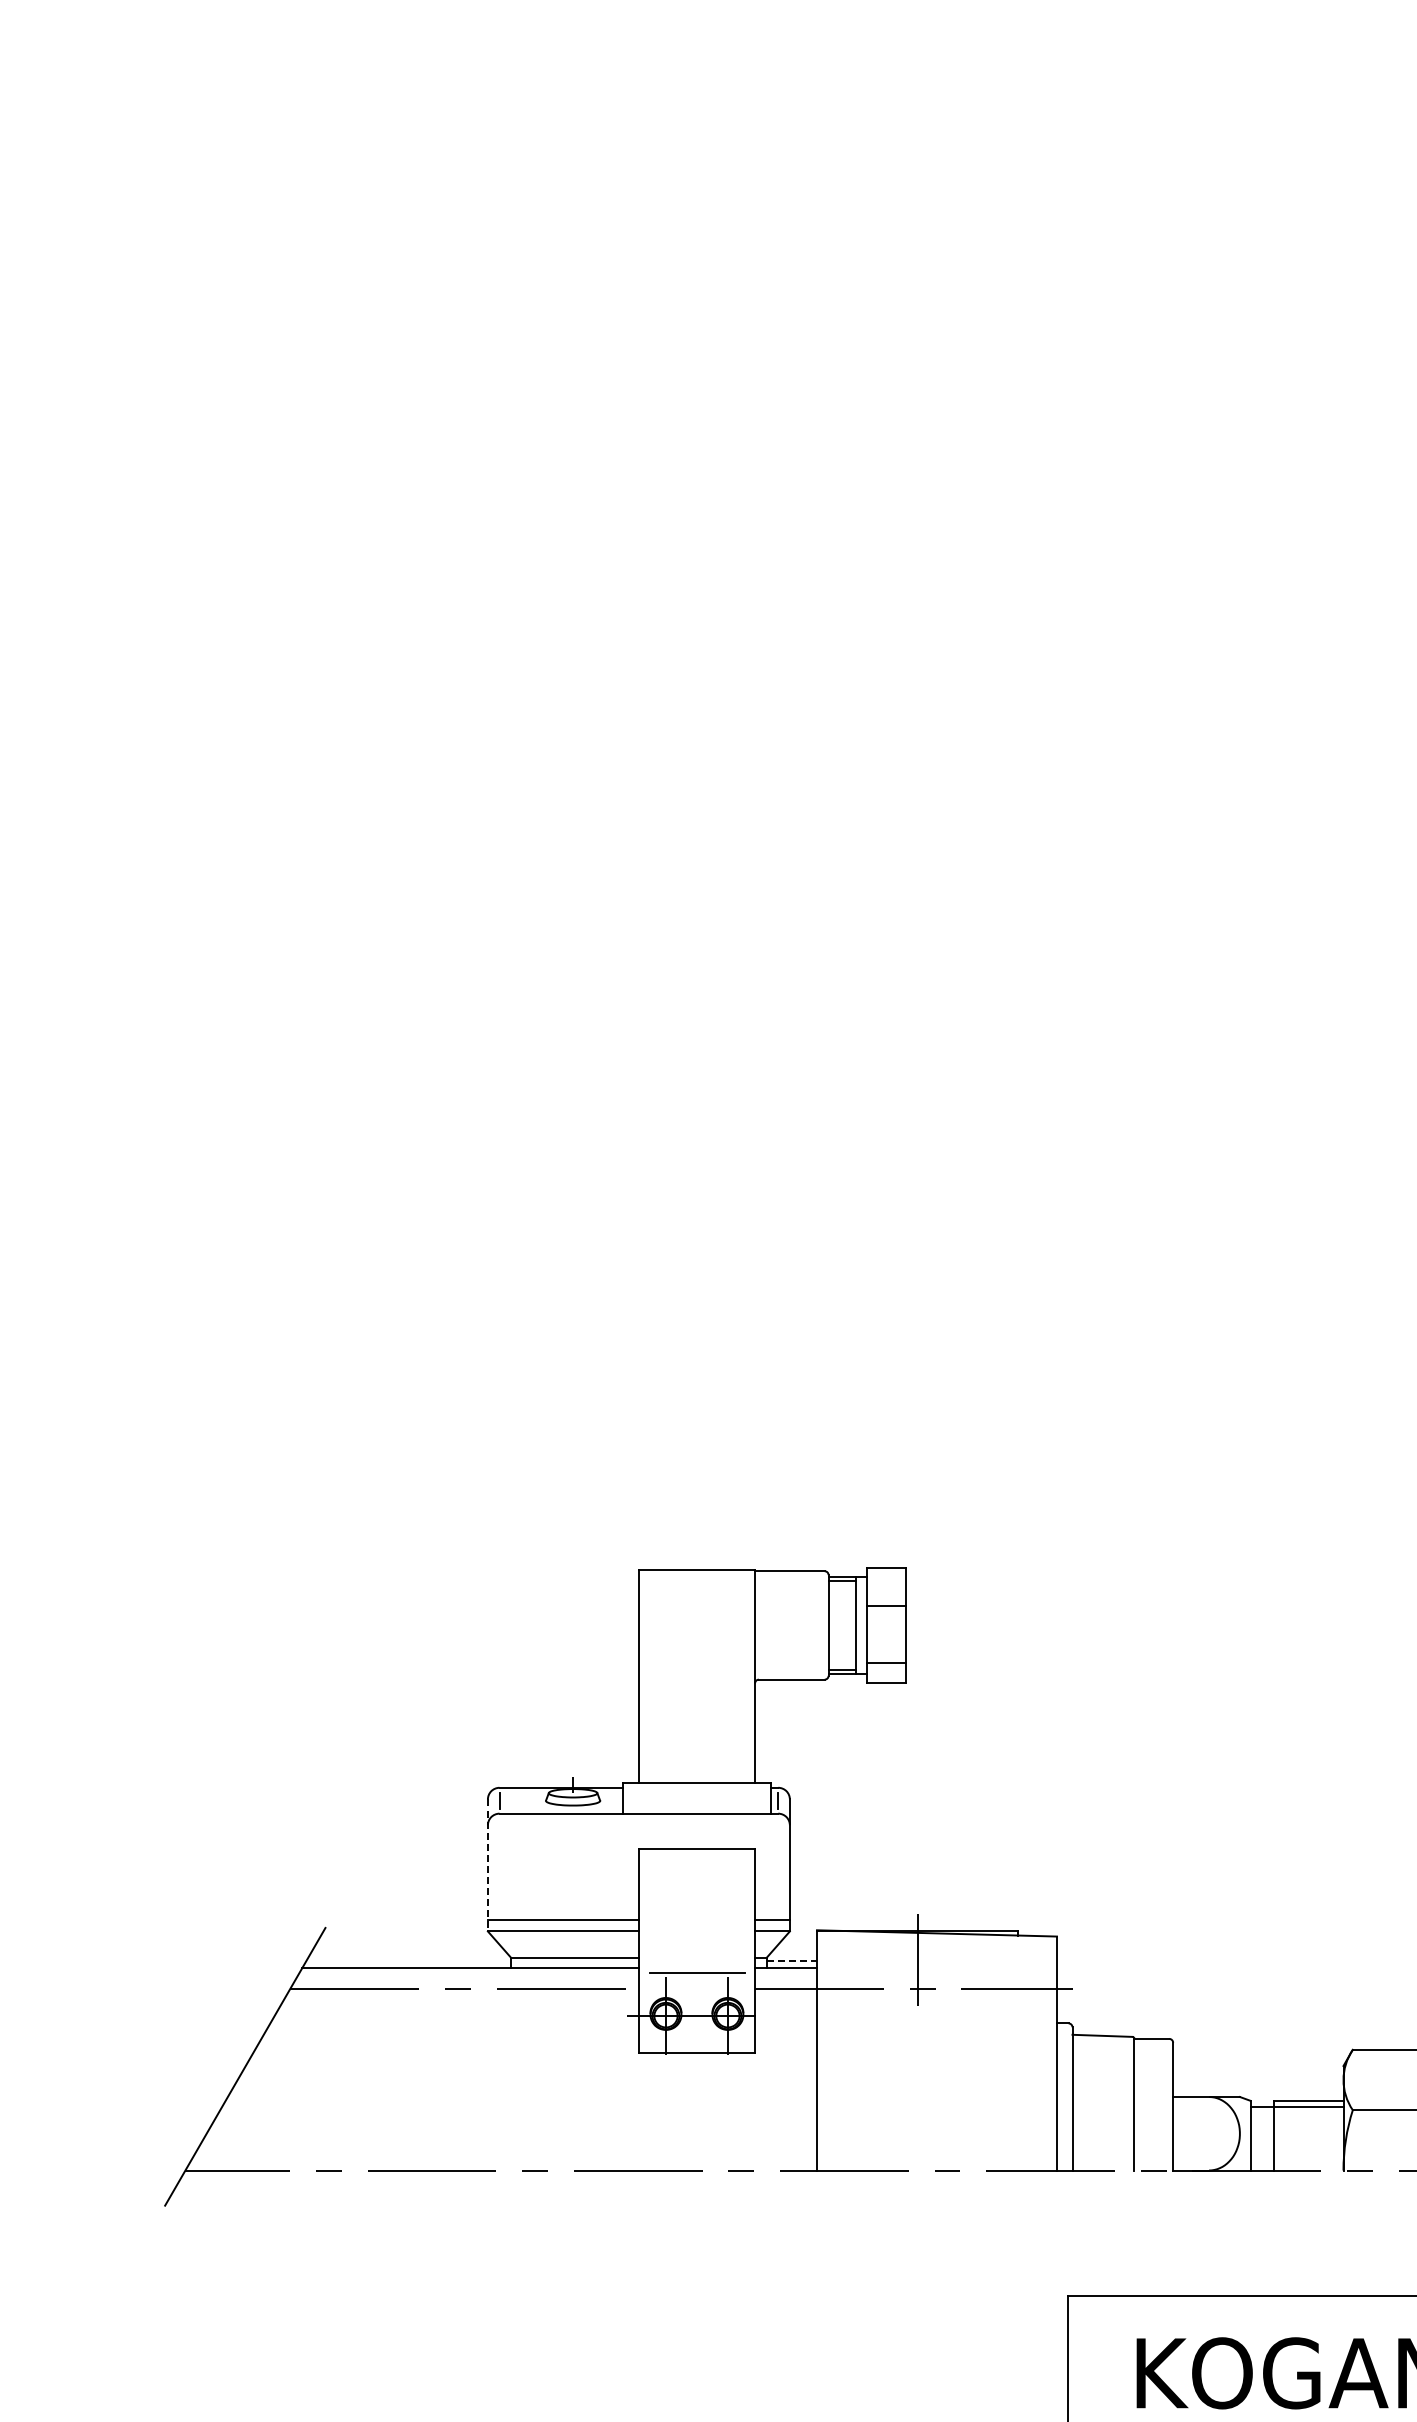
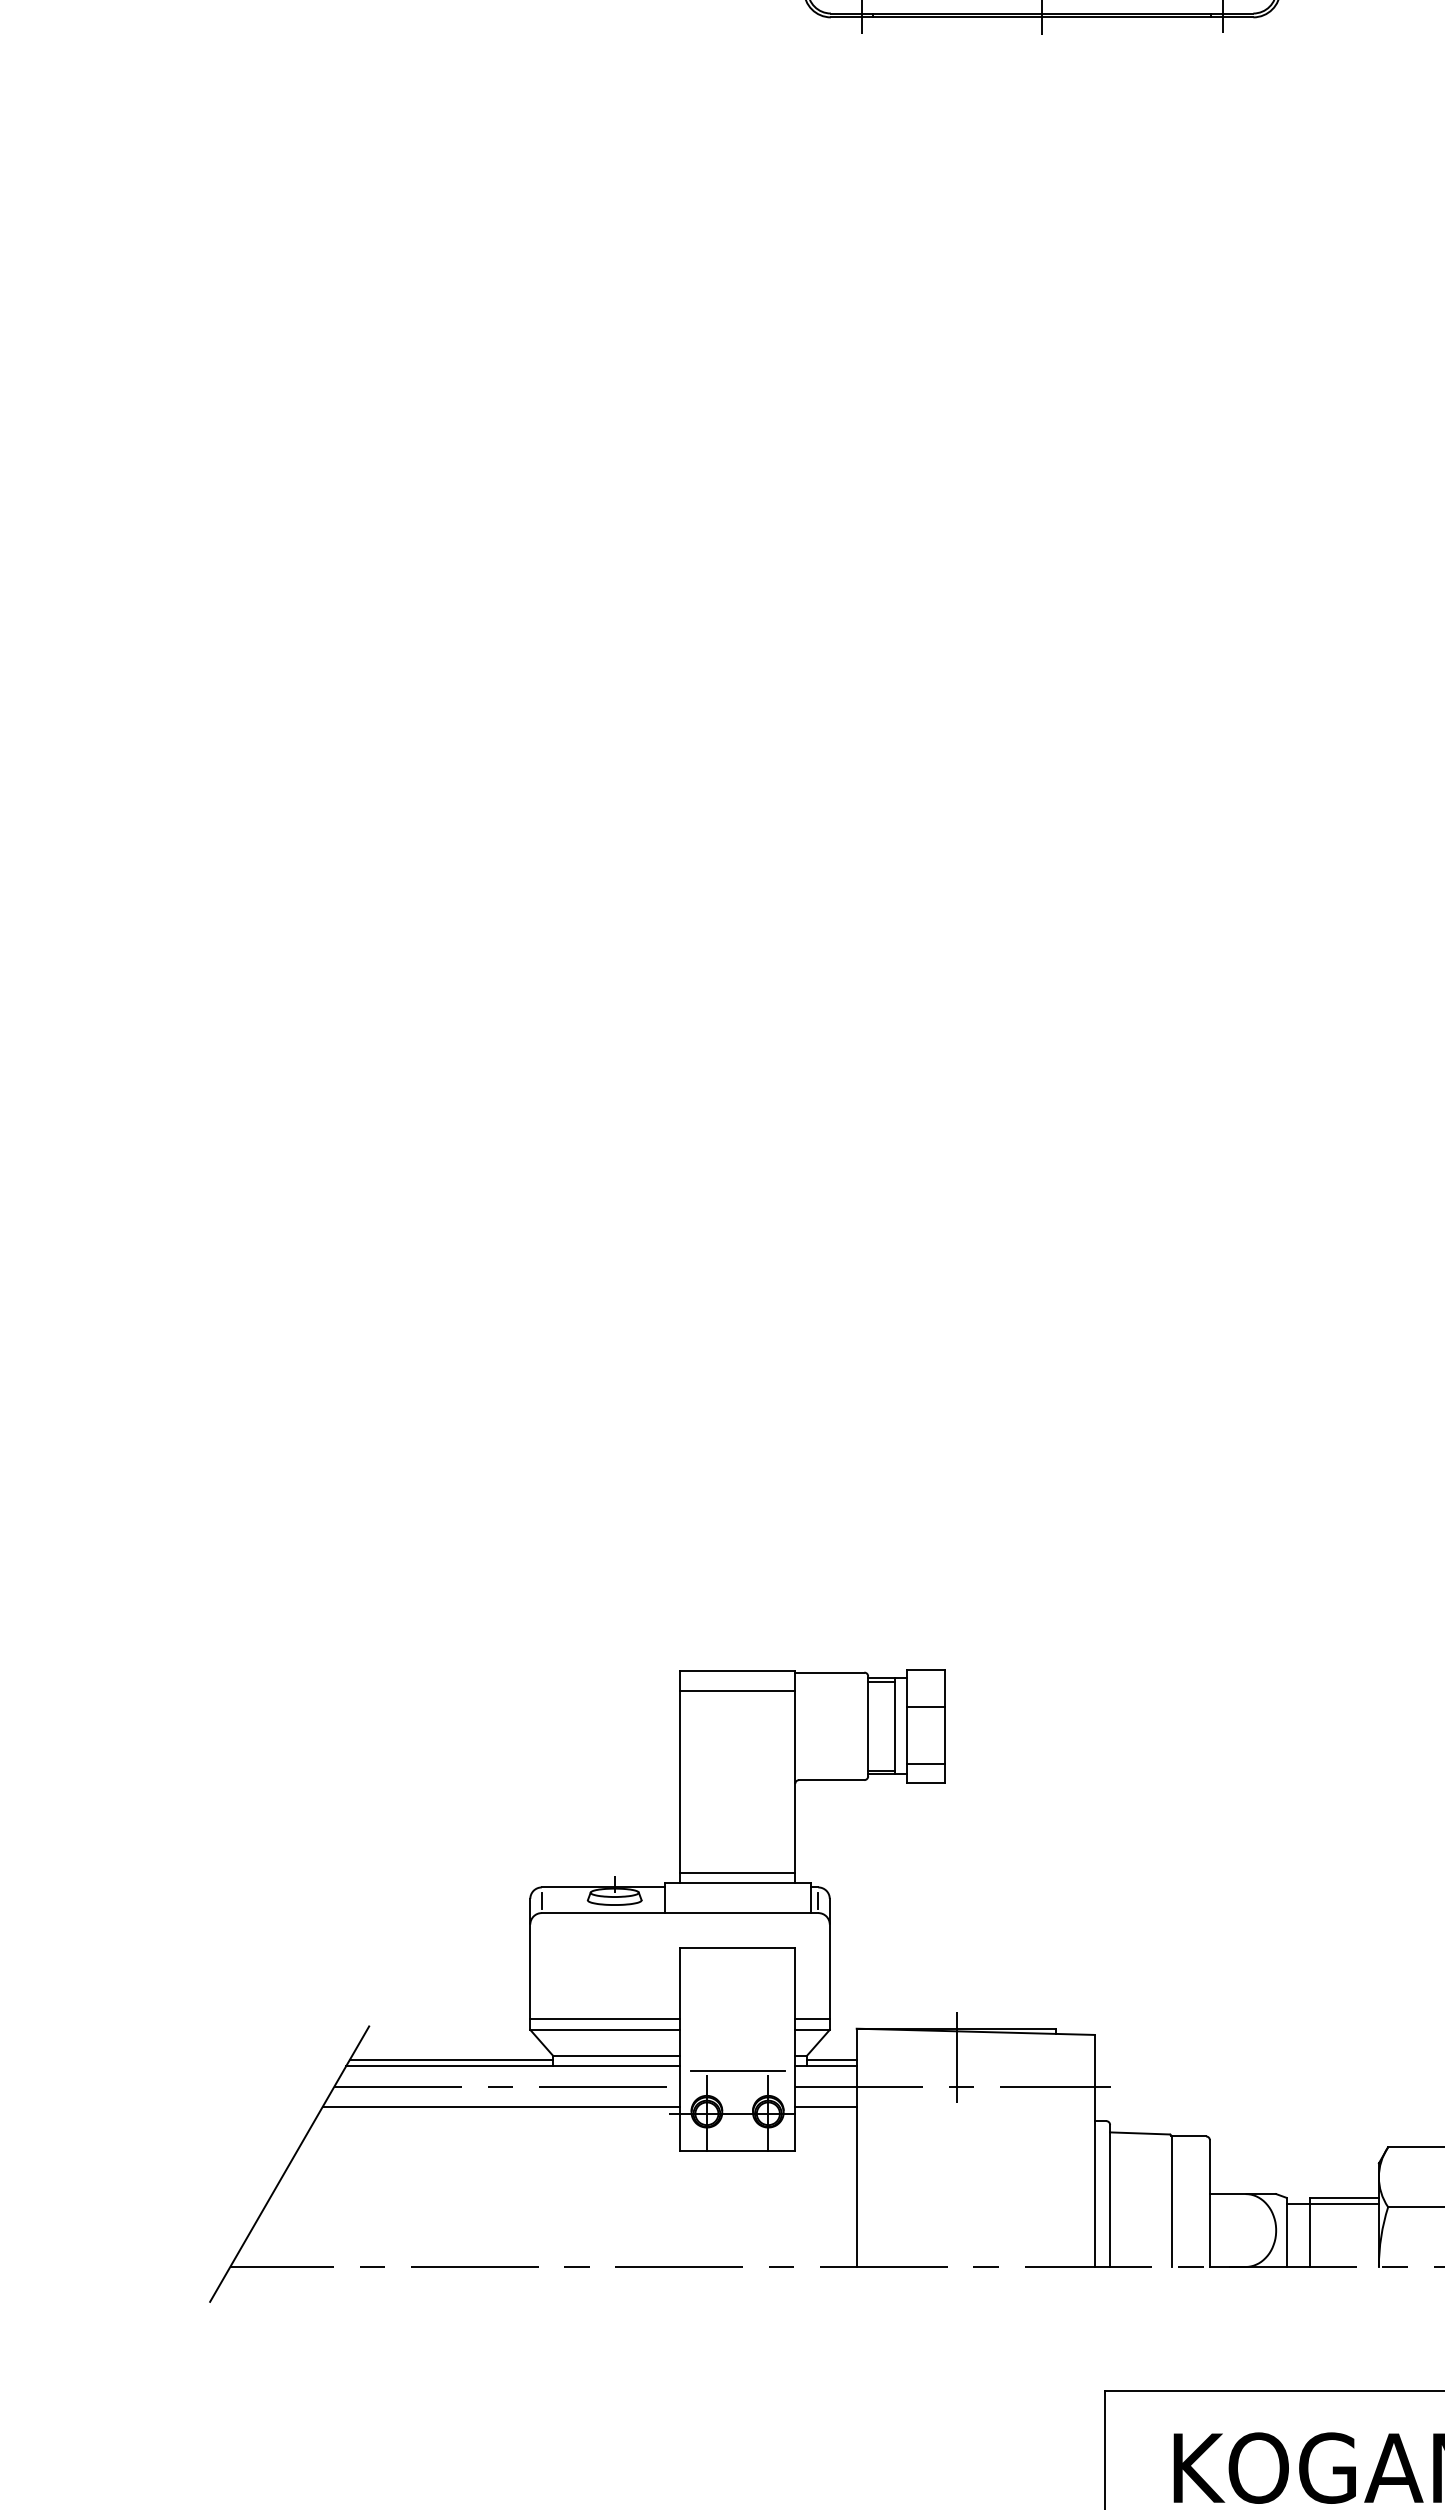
line: (696, 1590) -> (737, 1691), added
line: (696, 1772) -> (737, 1872), added
line: (488, 1865) -> (530, 1964), dashed -> solid
line: (408, 1961) -> (451, 2059), added
line: (791, 1961) -> (831, 2059), dashed -> solid
line: (458, 2008) -> (501, 2106), added
line: (785, 2008) -> (825, 2106), added

